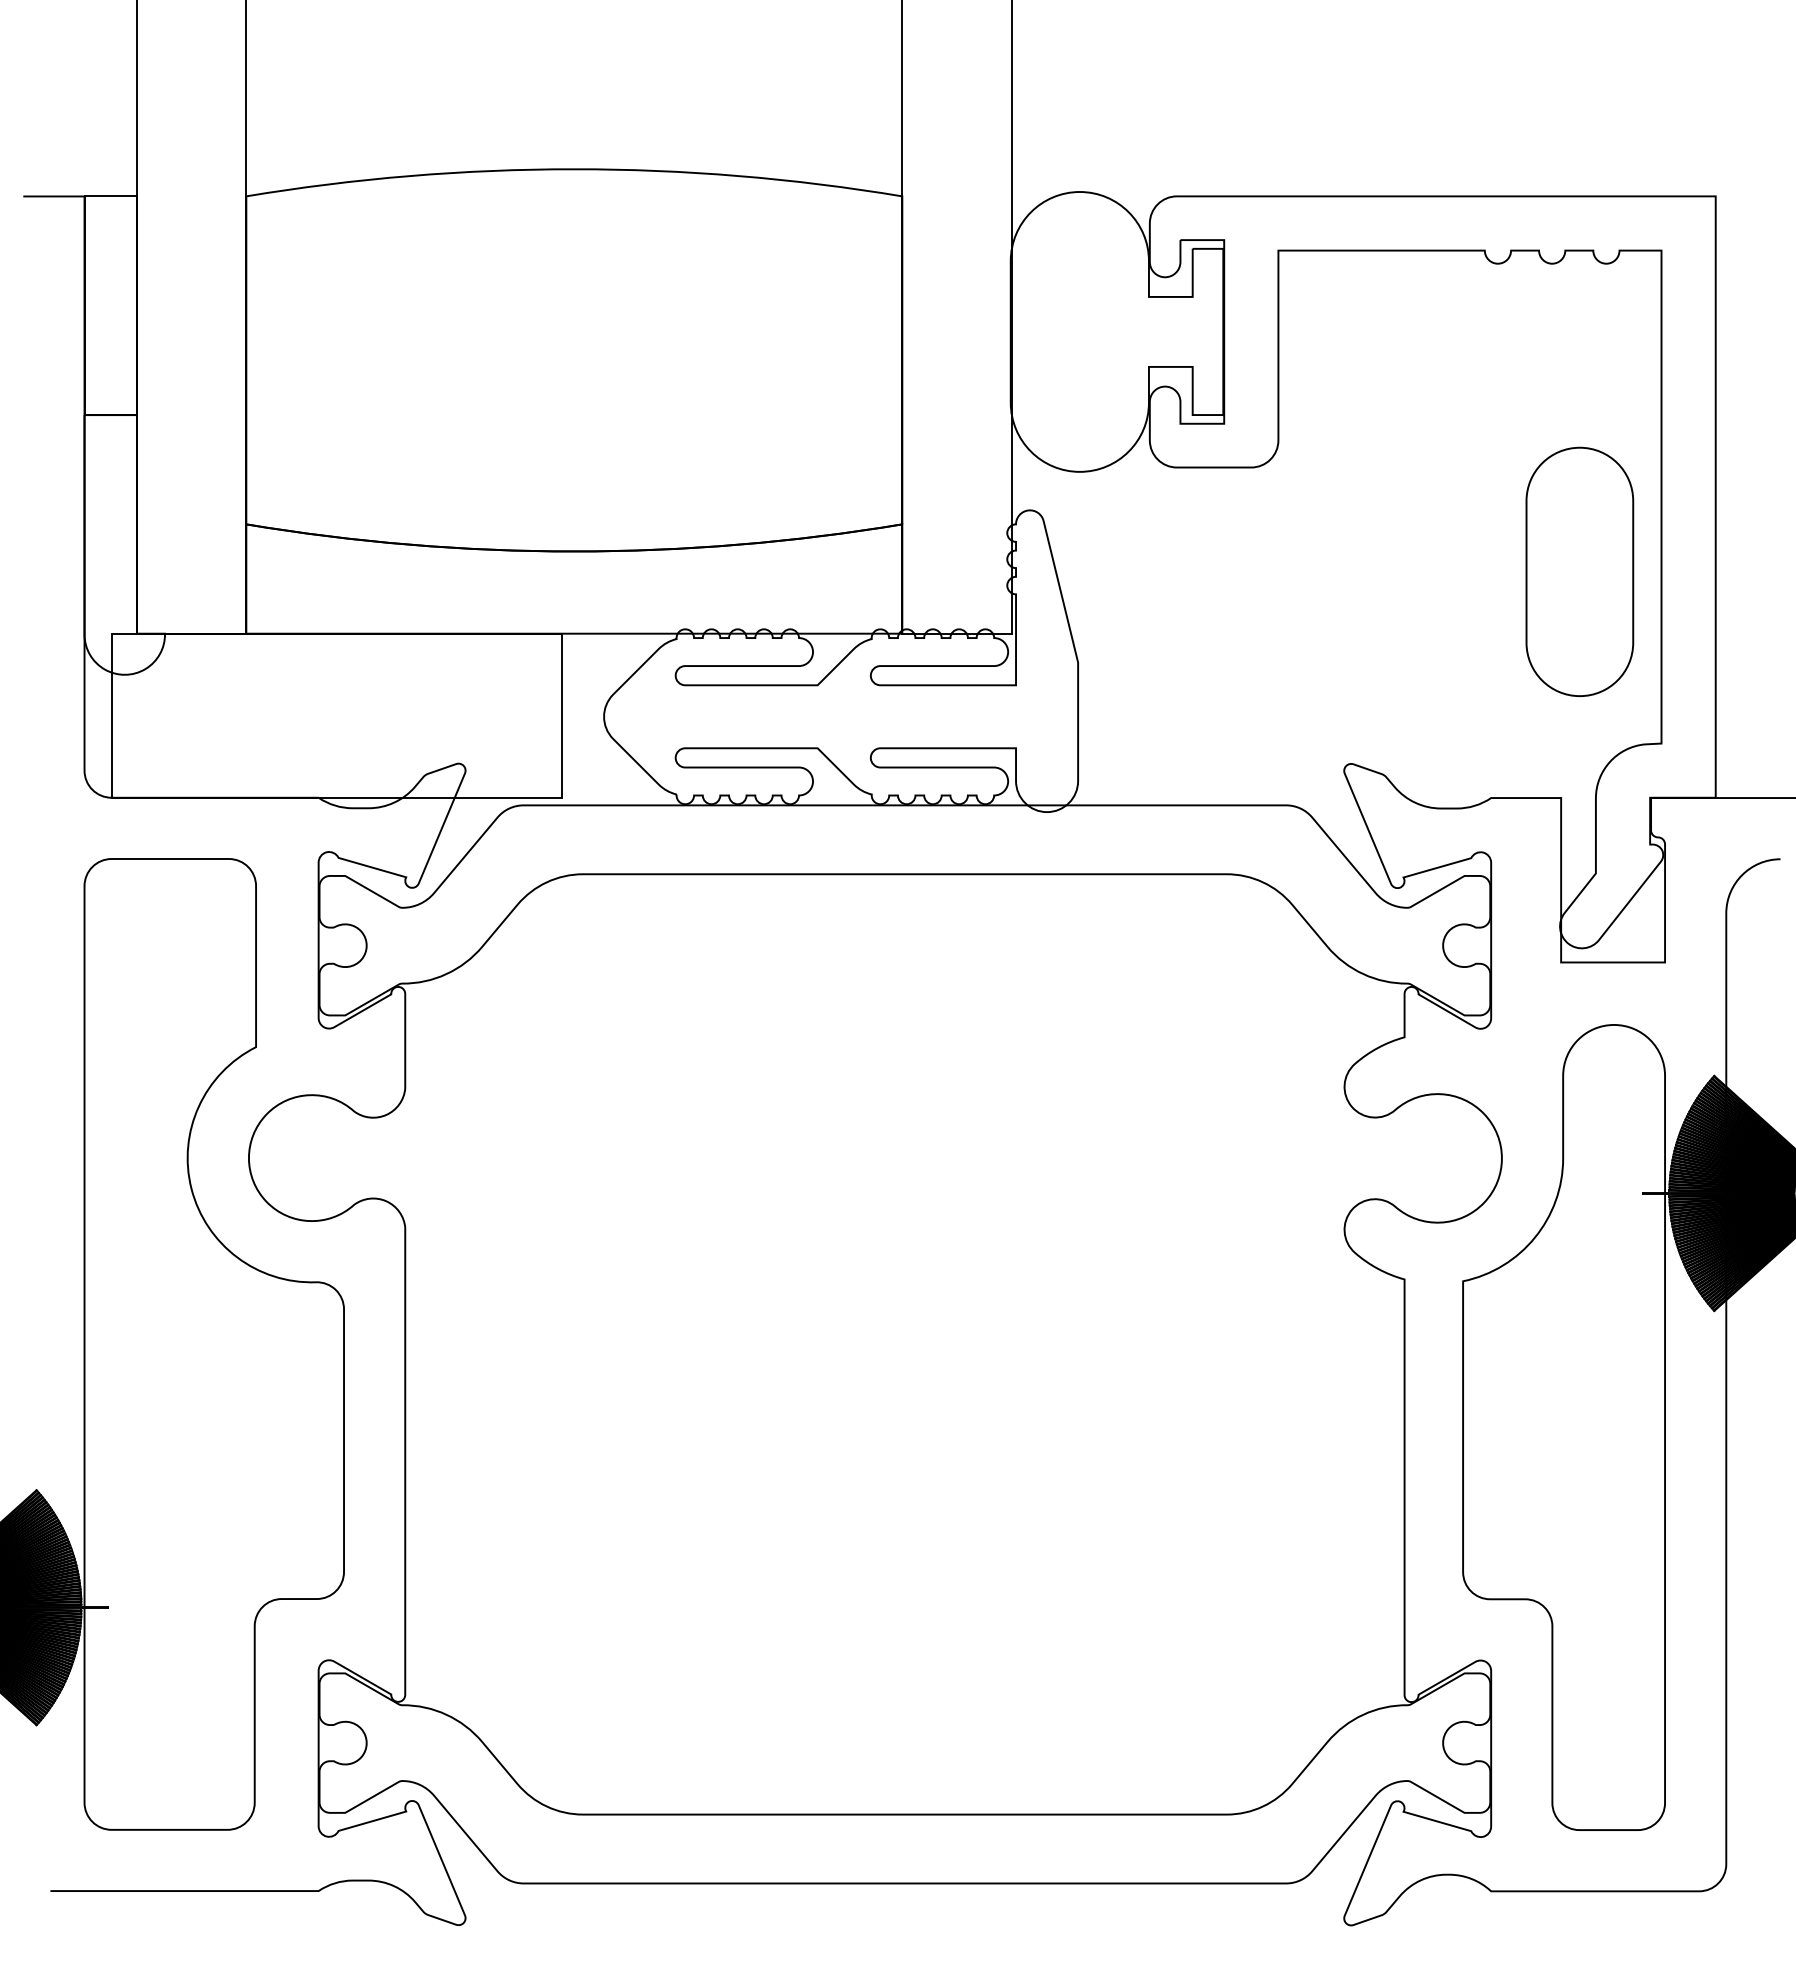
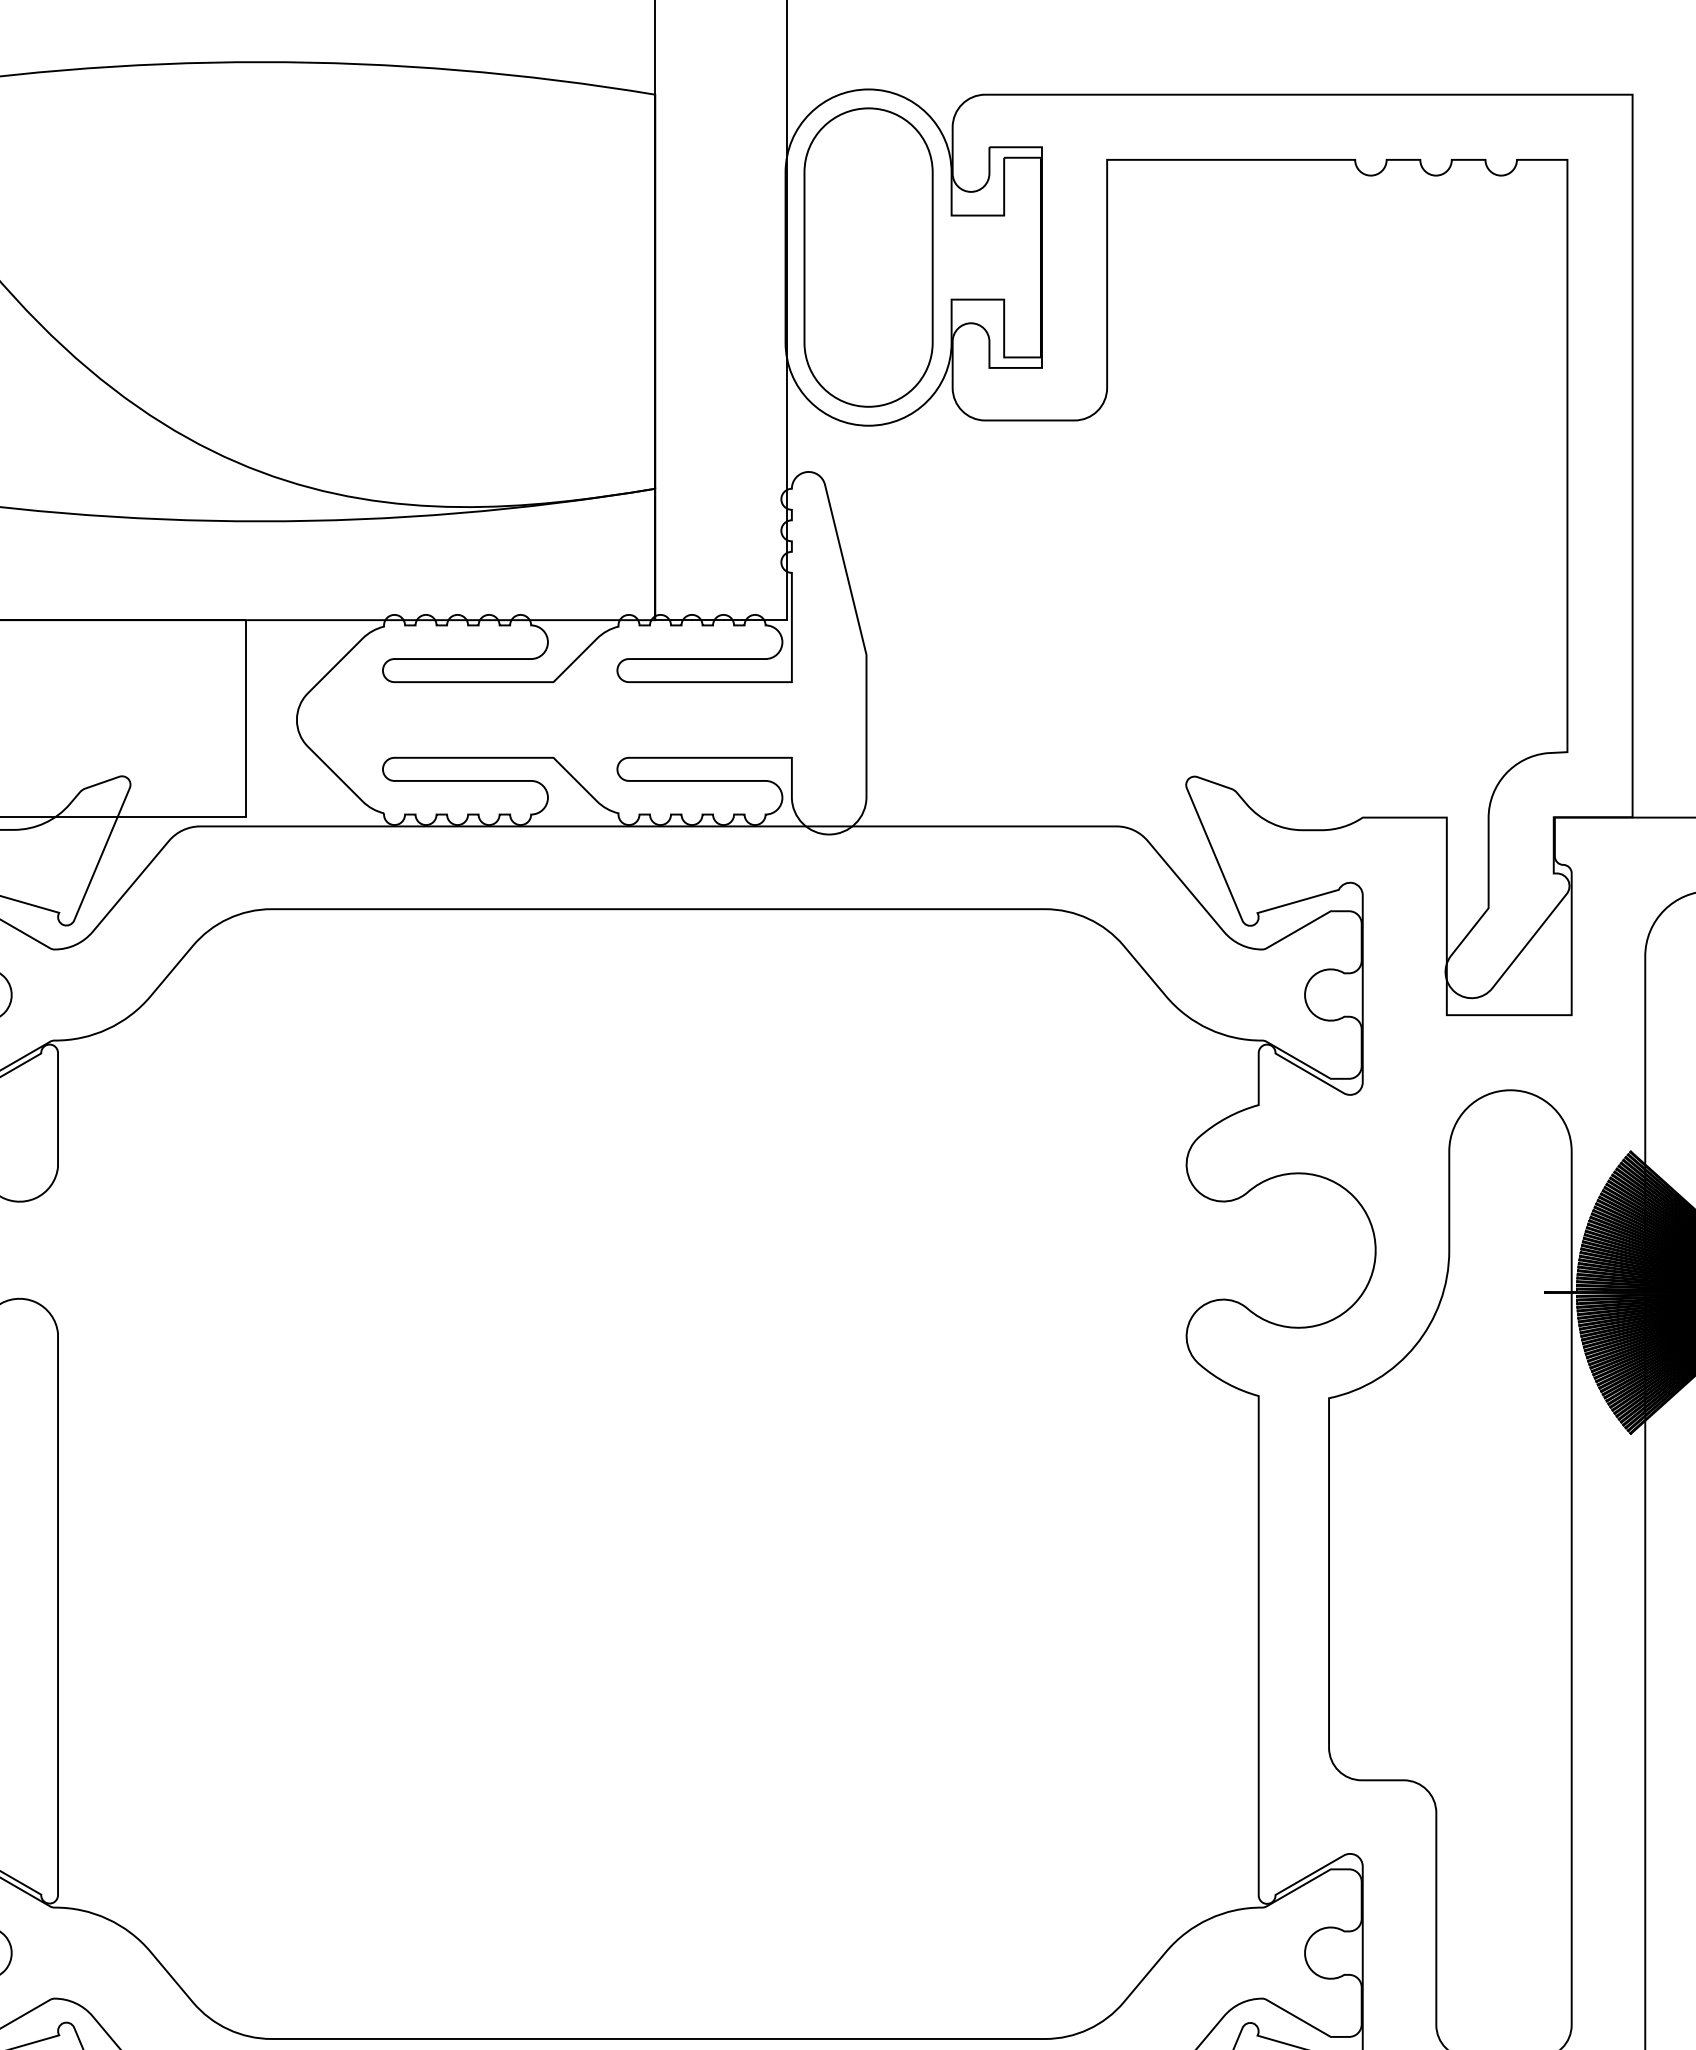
part: (1579, 571) -> (868, 257), moved

